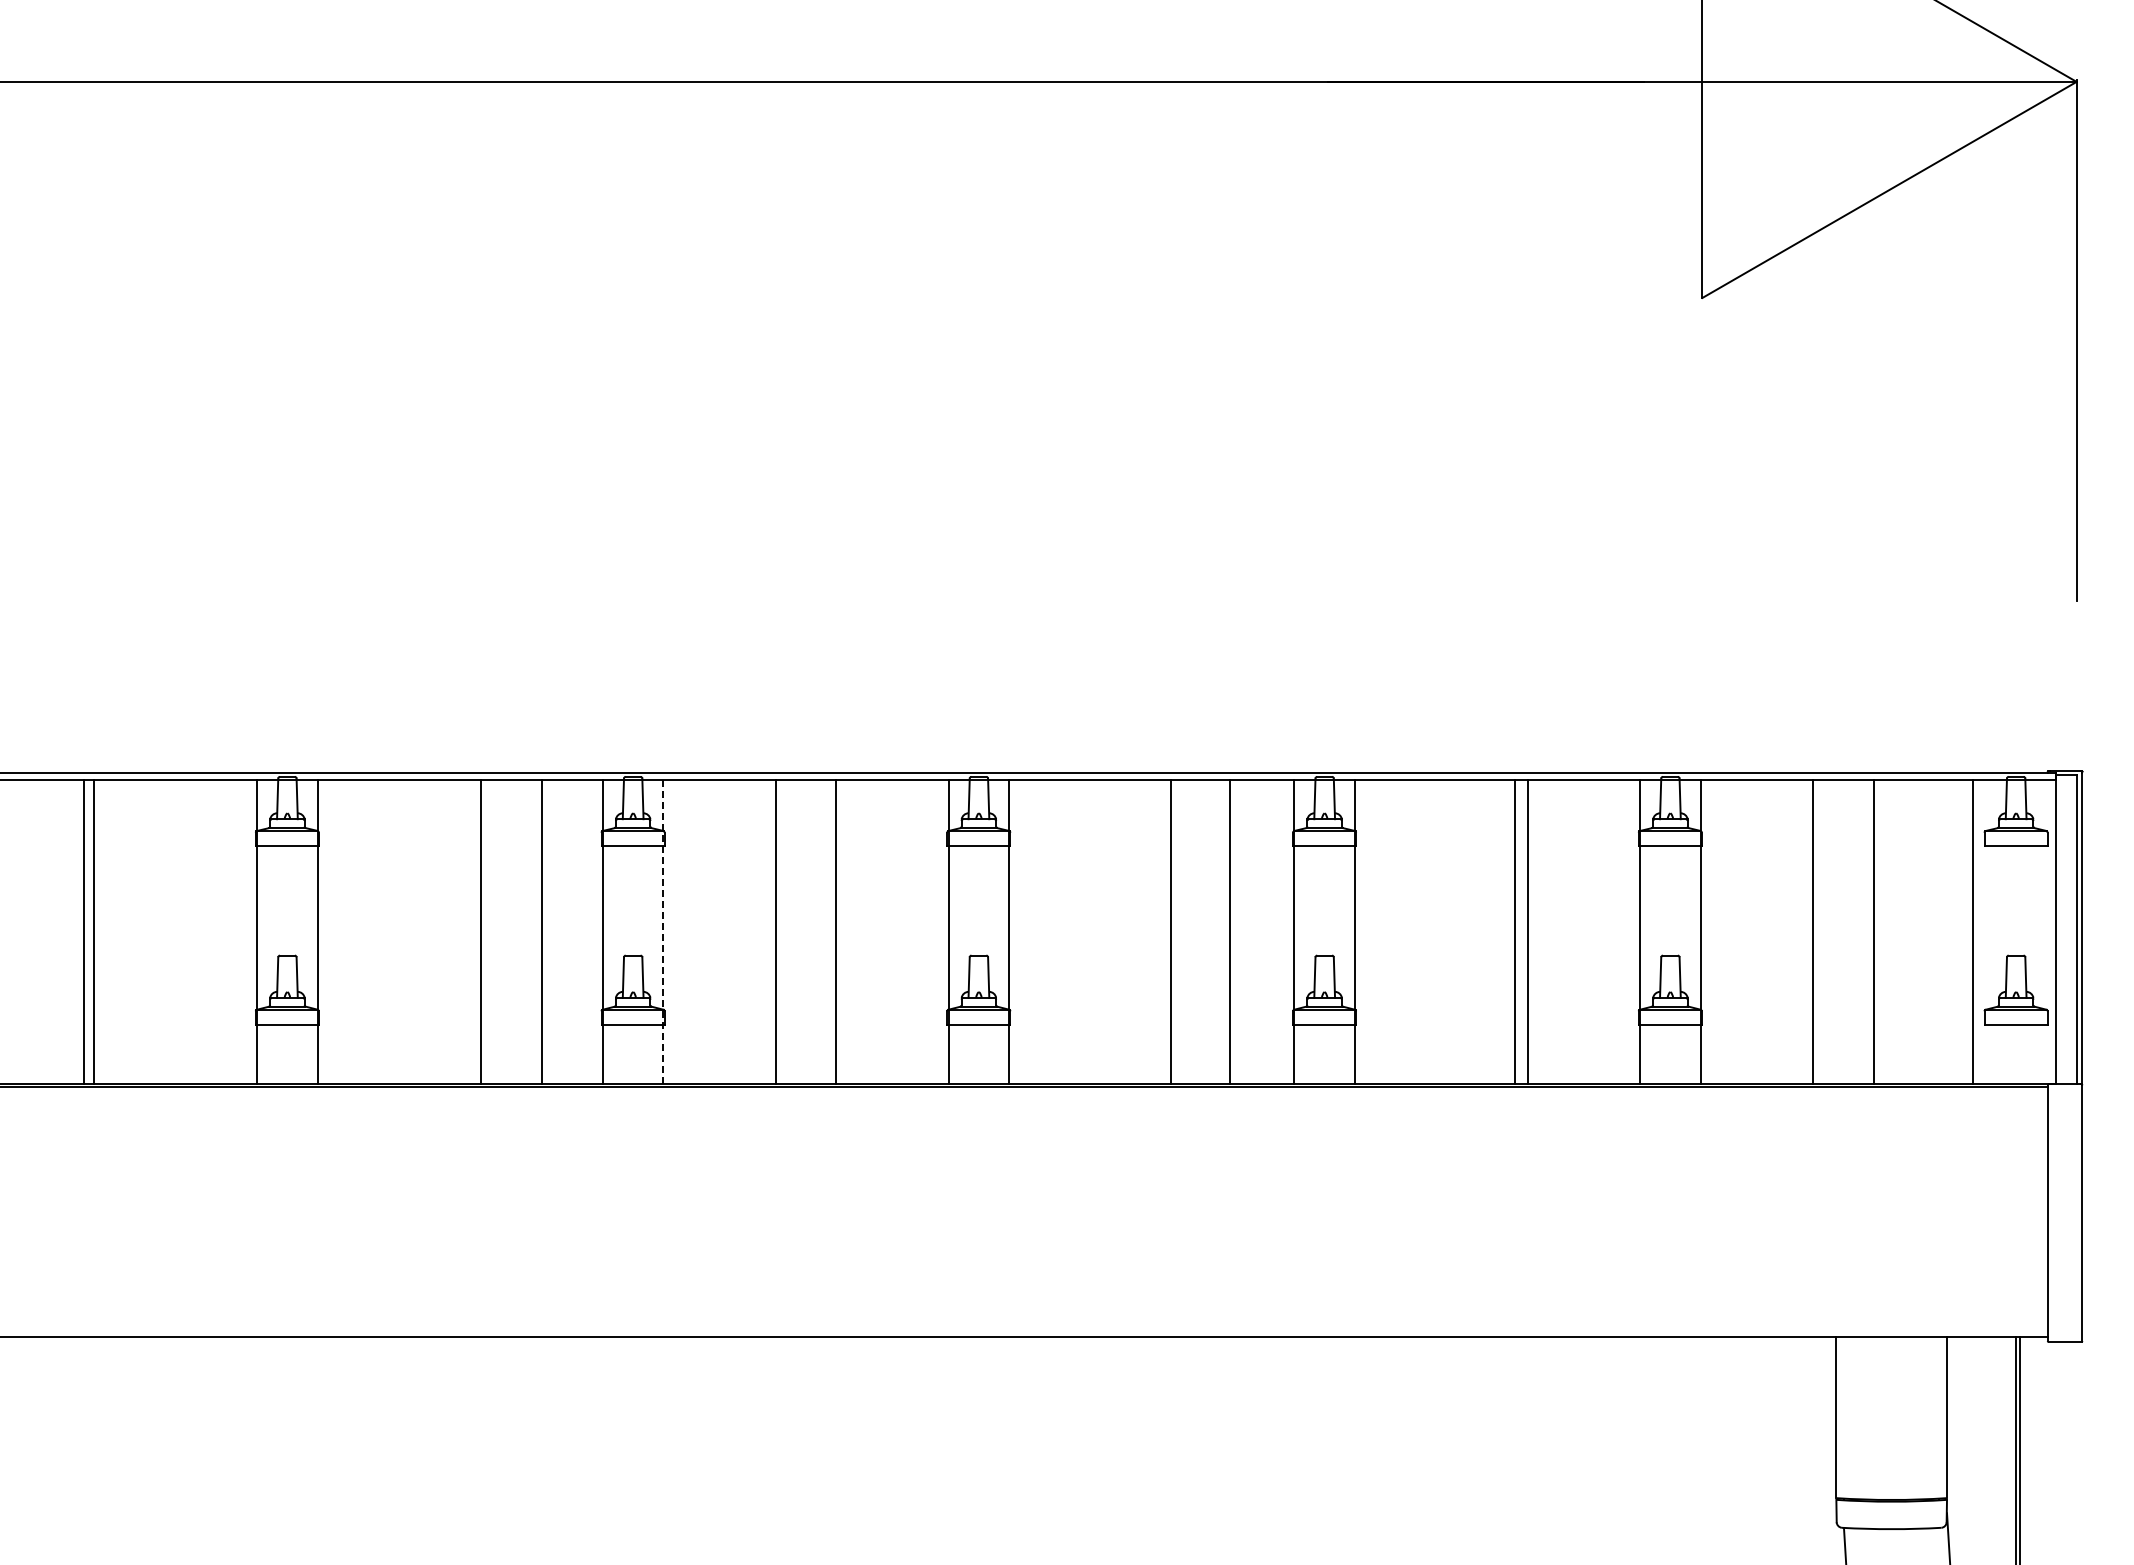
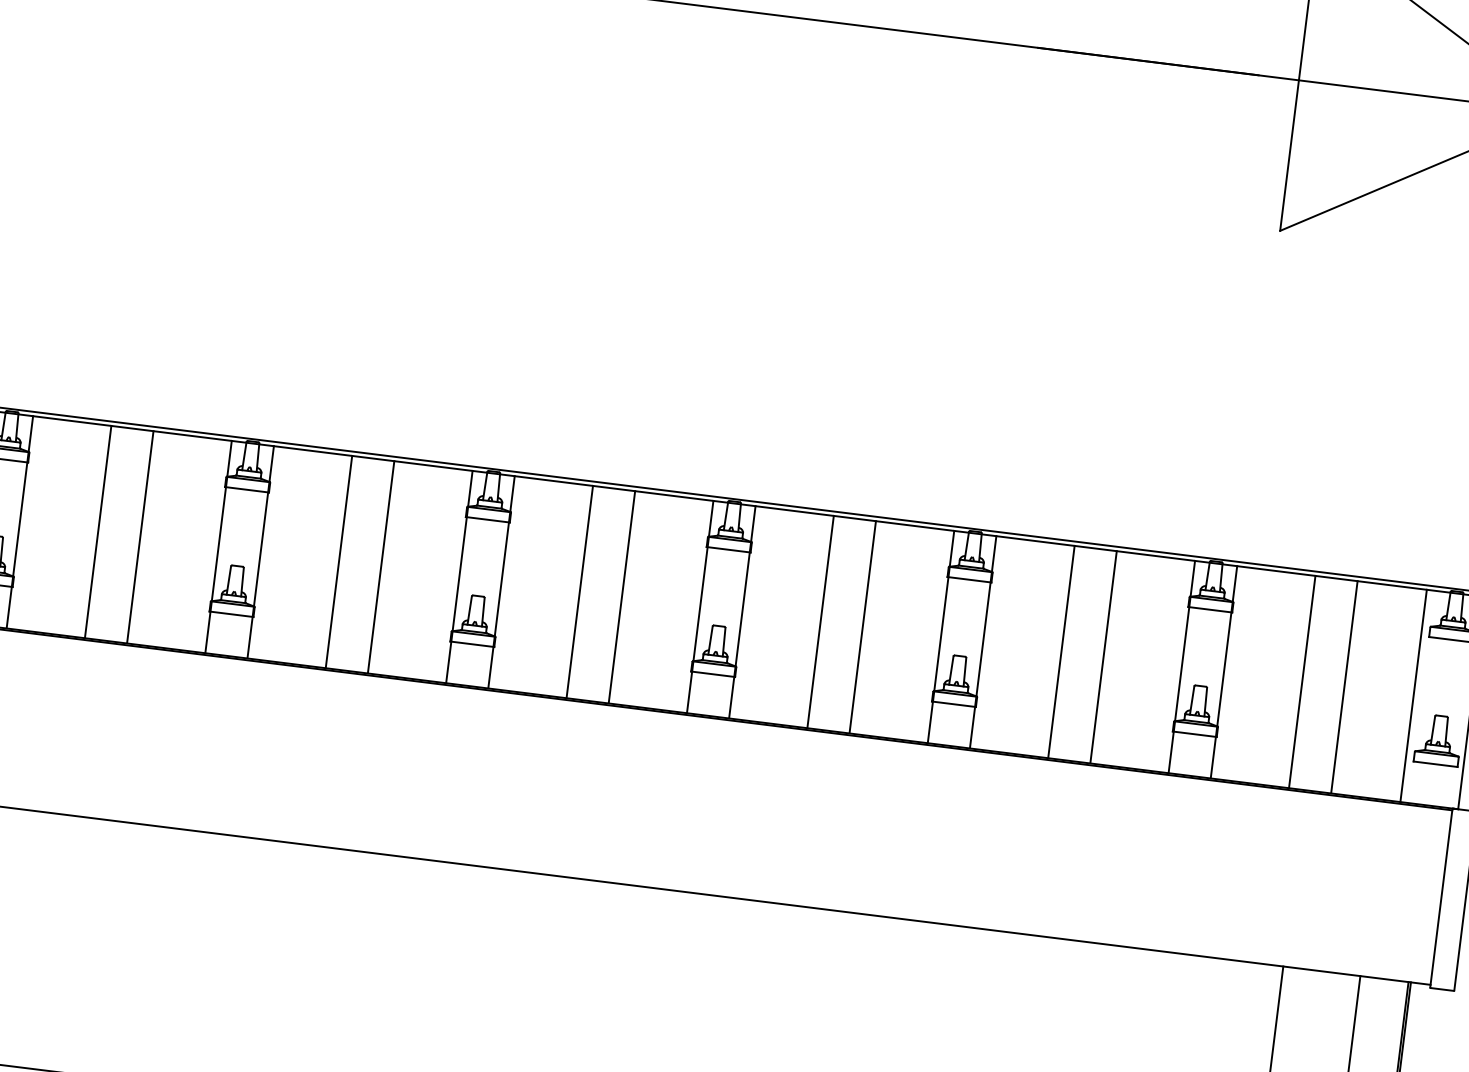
line: (93, 931) -> (140, 536), moved
line: (481, 931) -> (339, 561), moved
line: (541, 931) -> (381, 566), moved
line: (663, 931) -> (501, 581), dashed -> solid
line: (1170, 931) -> (820, 621), moved
line: (1230, 931) -> (863, 626), moved
line: (1515, 931) -> (1061, 651), moved

